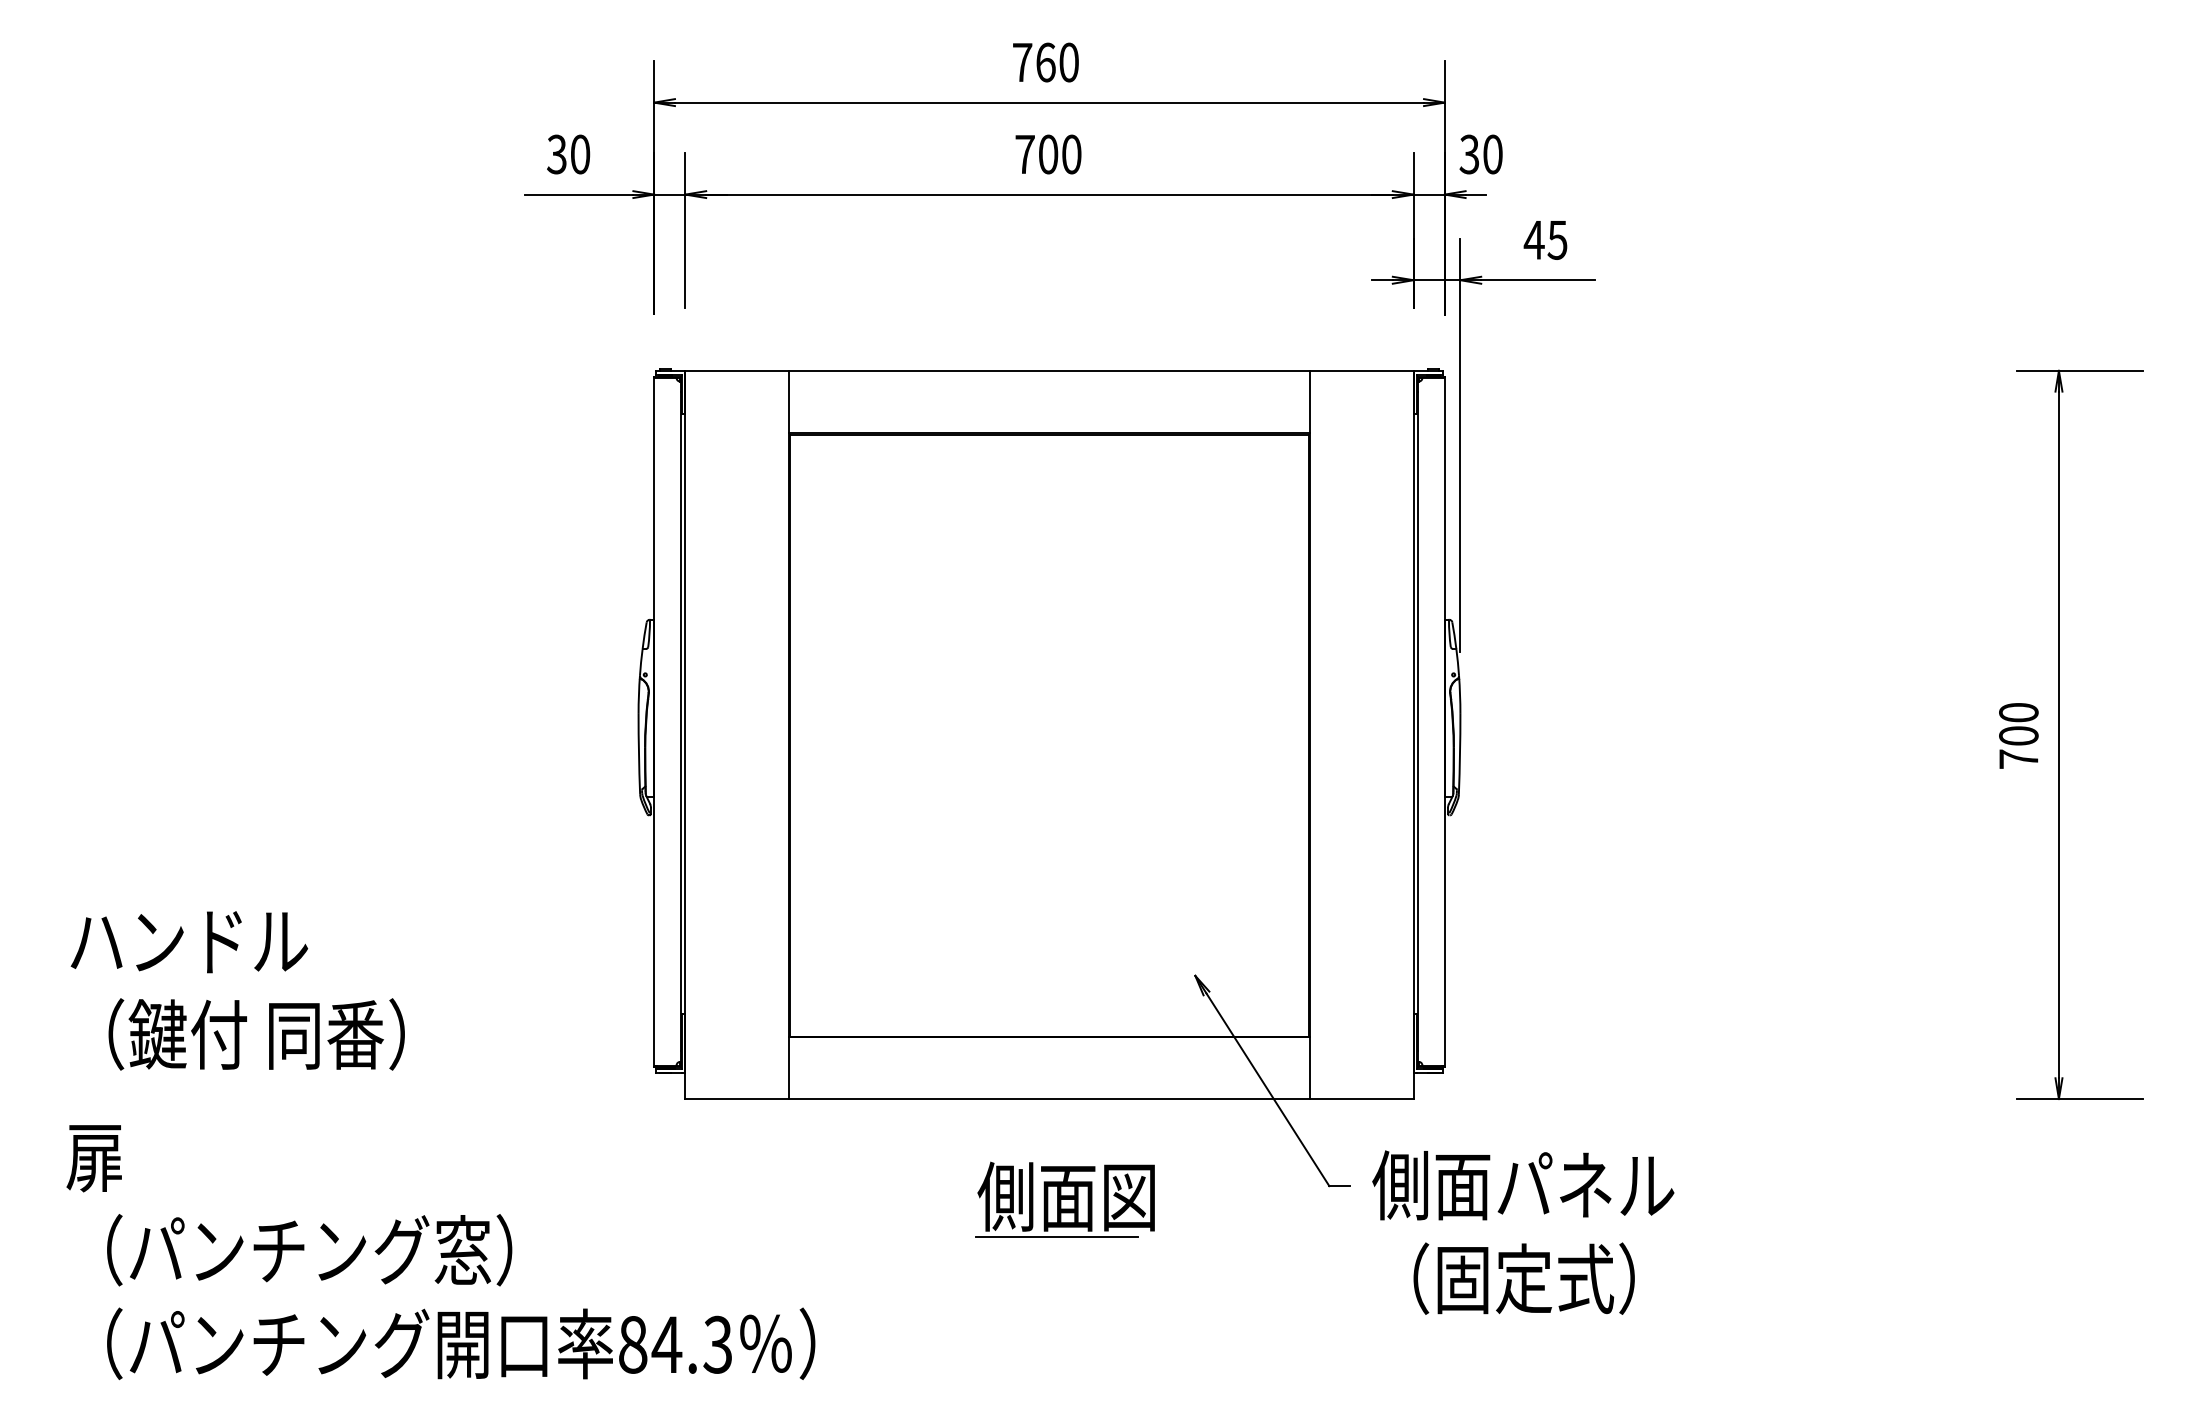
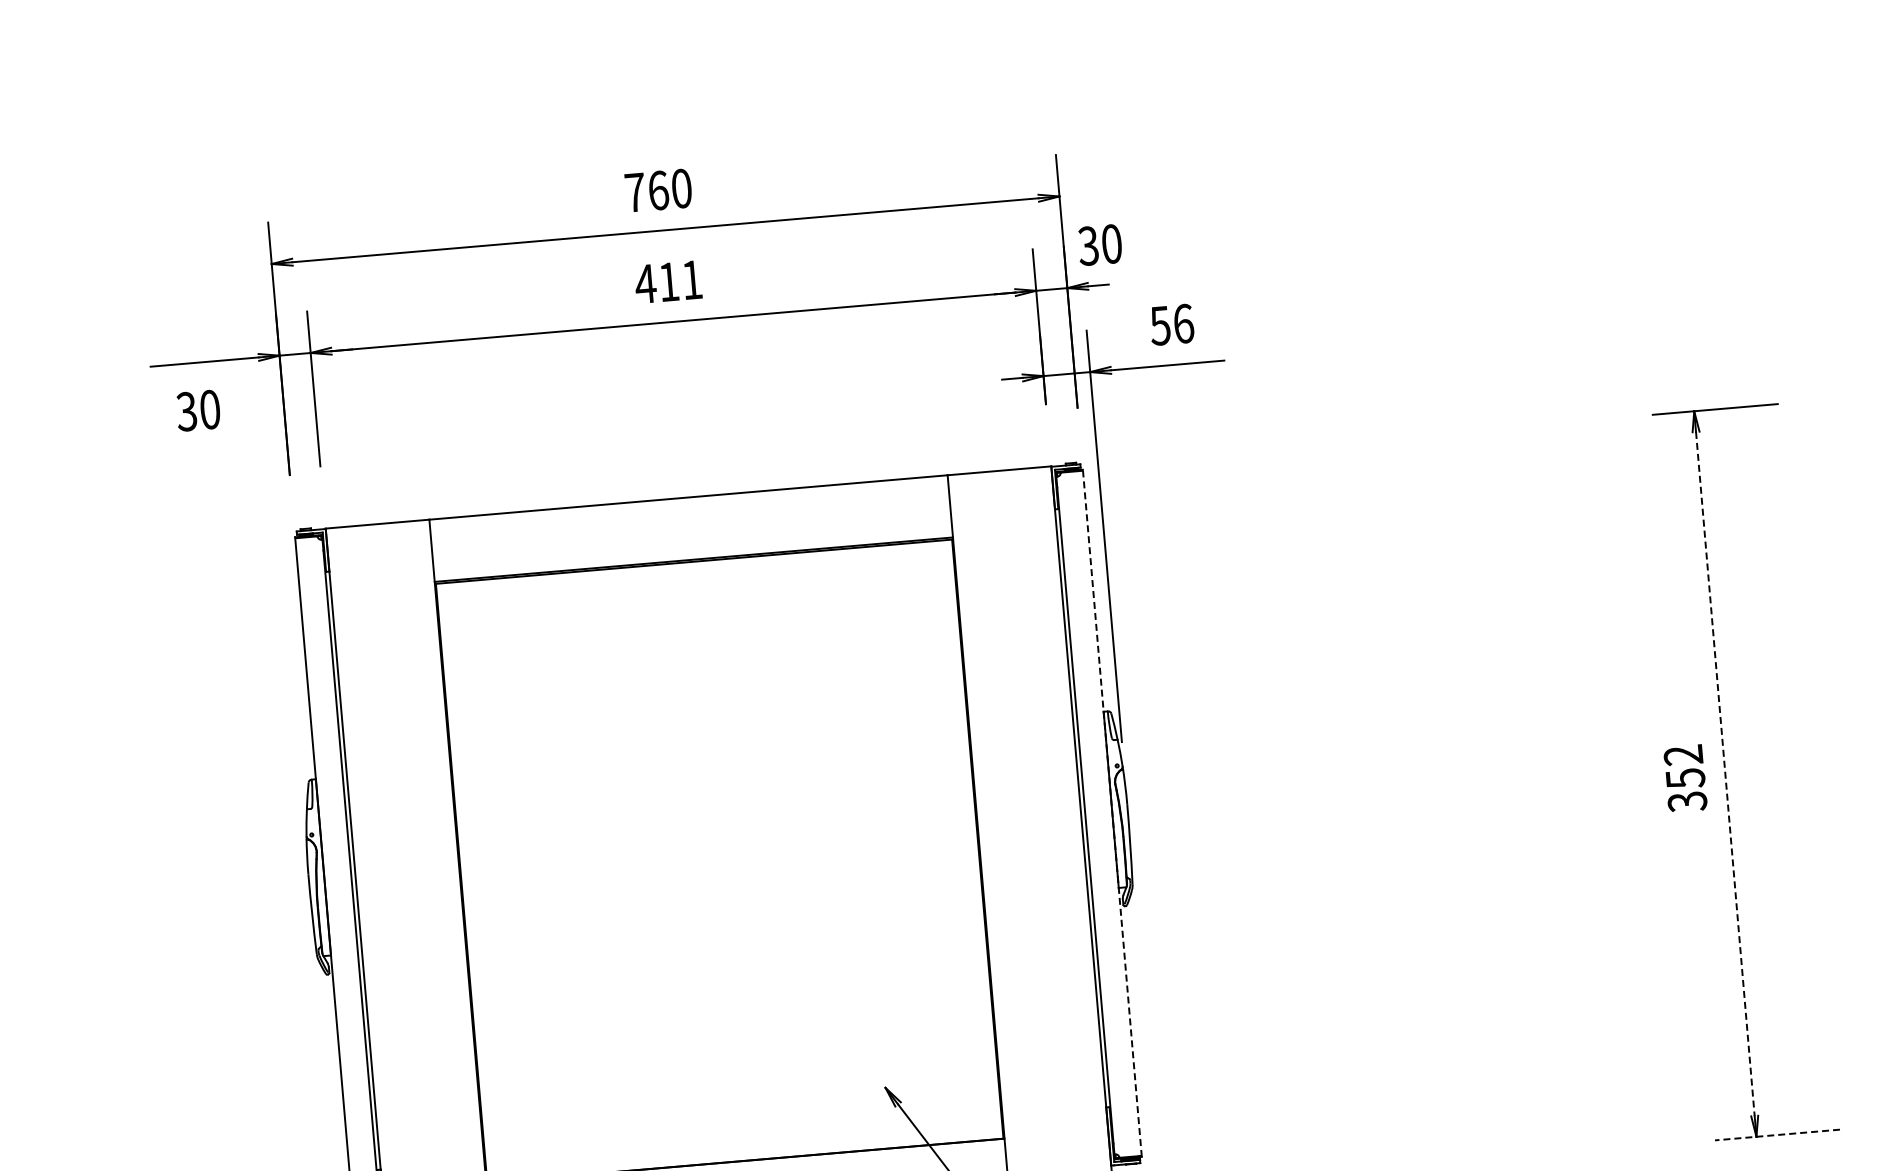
text: (568, 154) -> (198, 410), moved
text: (1047, 154) -> (668, 282), 700 -> 411
text: (1545, 239) -> (1171, 324), 45 -> 56
line: (1444, 721) -> (1112, 813), solid -> dashed
line: (2058, 735) -> (1724, 774), solid -> dashed
text: (2018, 736) -> (1685, 779), 700 -> 352
line: (2080, 1099) -> (1777, 1135), solid -> dashed

